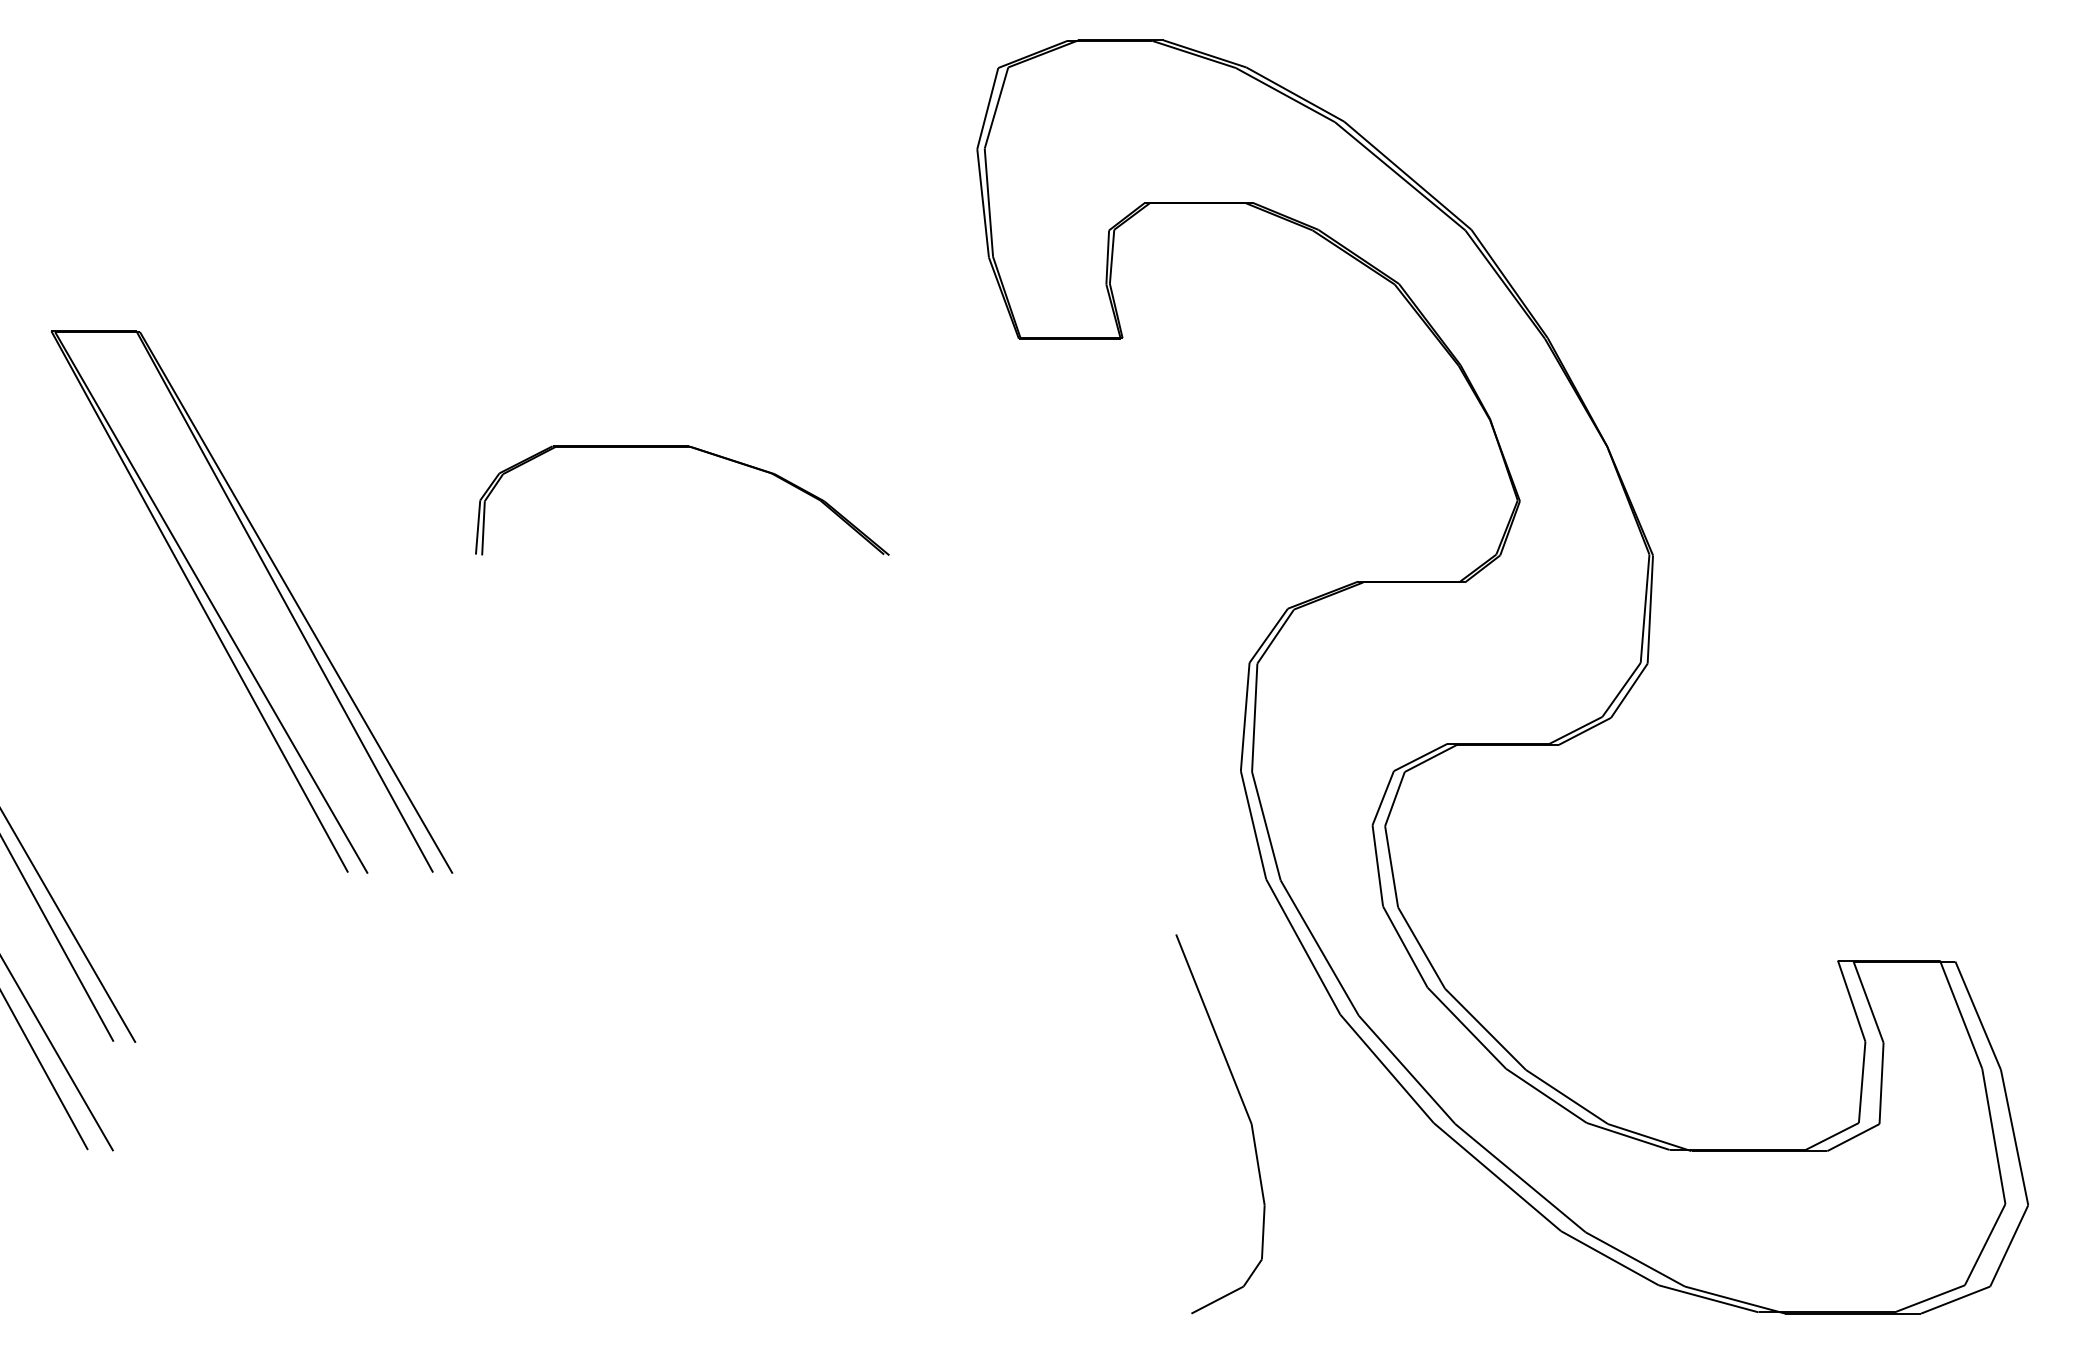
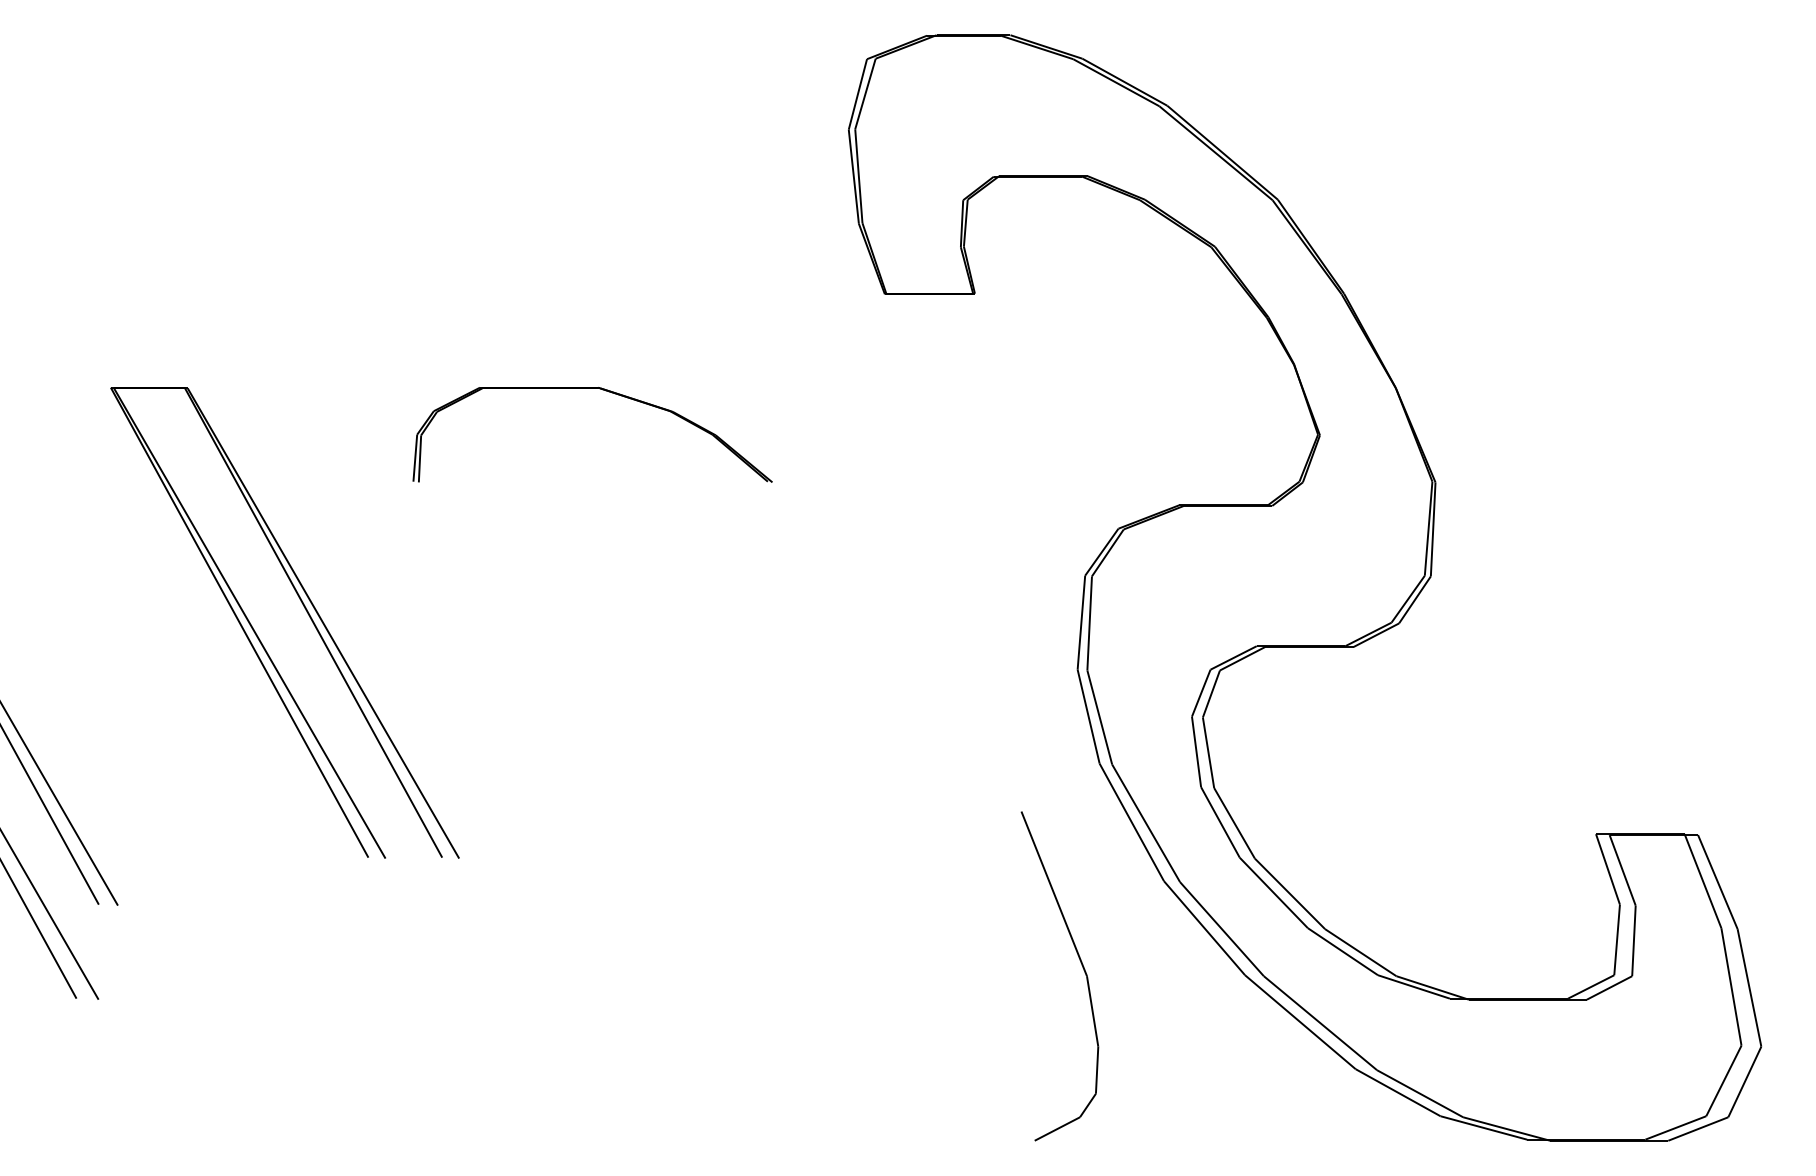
part: (275, 587) -> (305, 610), moved

